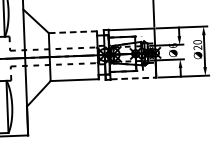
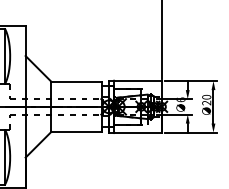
line: (73, 31) -> (77, 81), dashed -> solid
line: (133, 78) -> (138, 132), dashed -> solid

